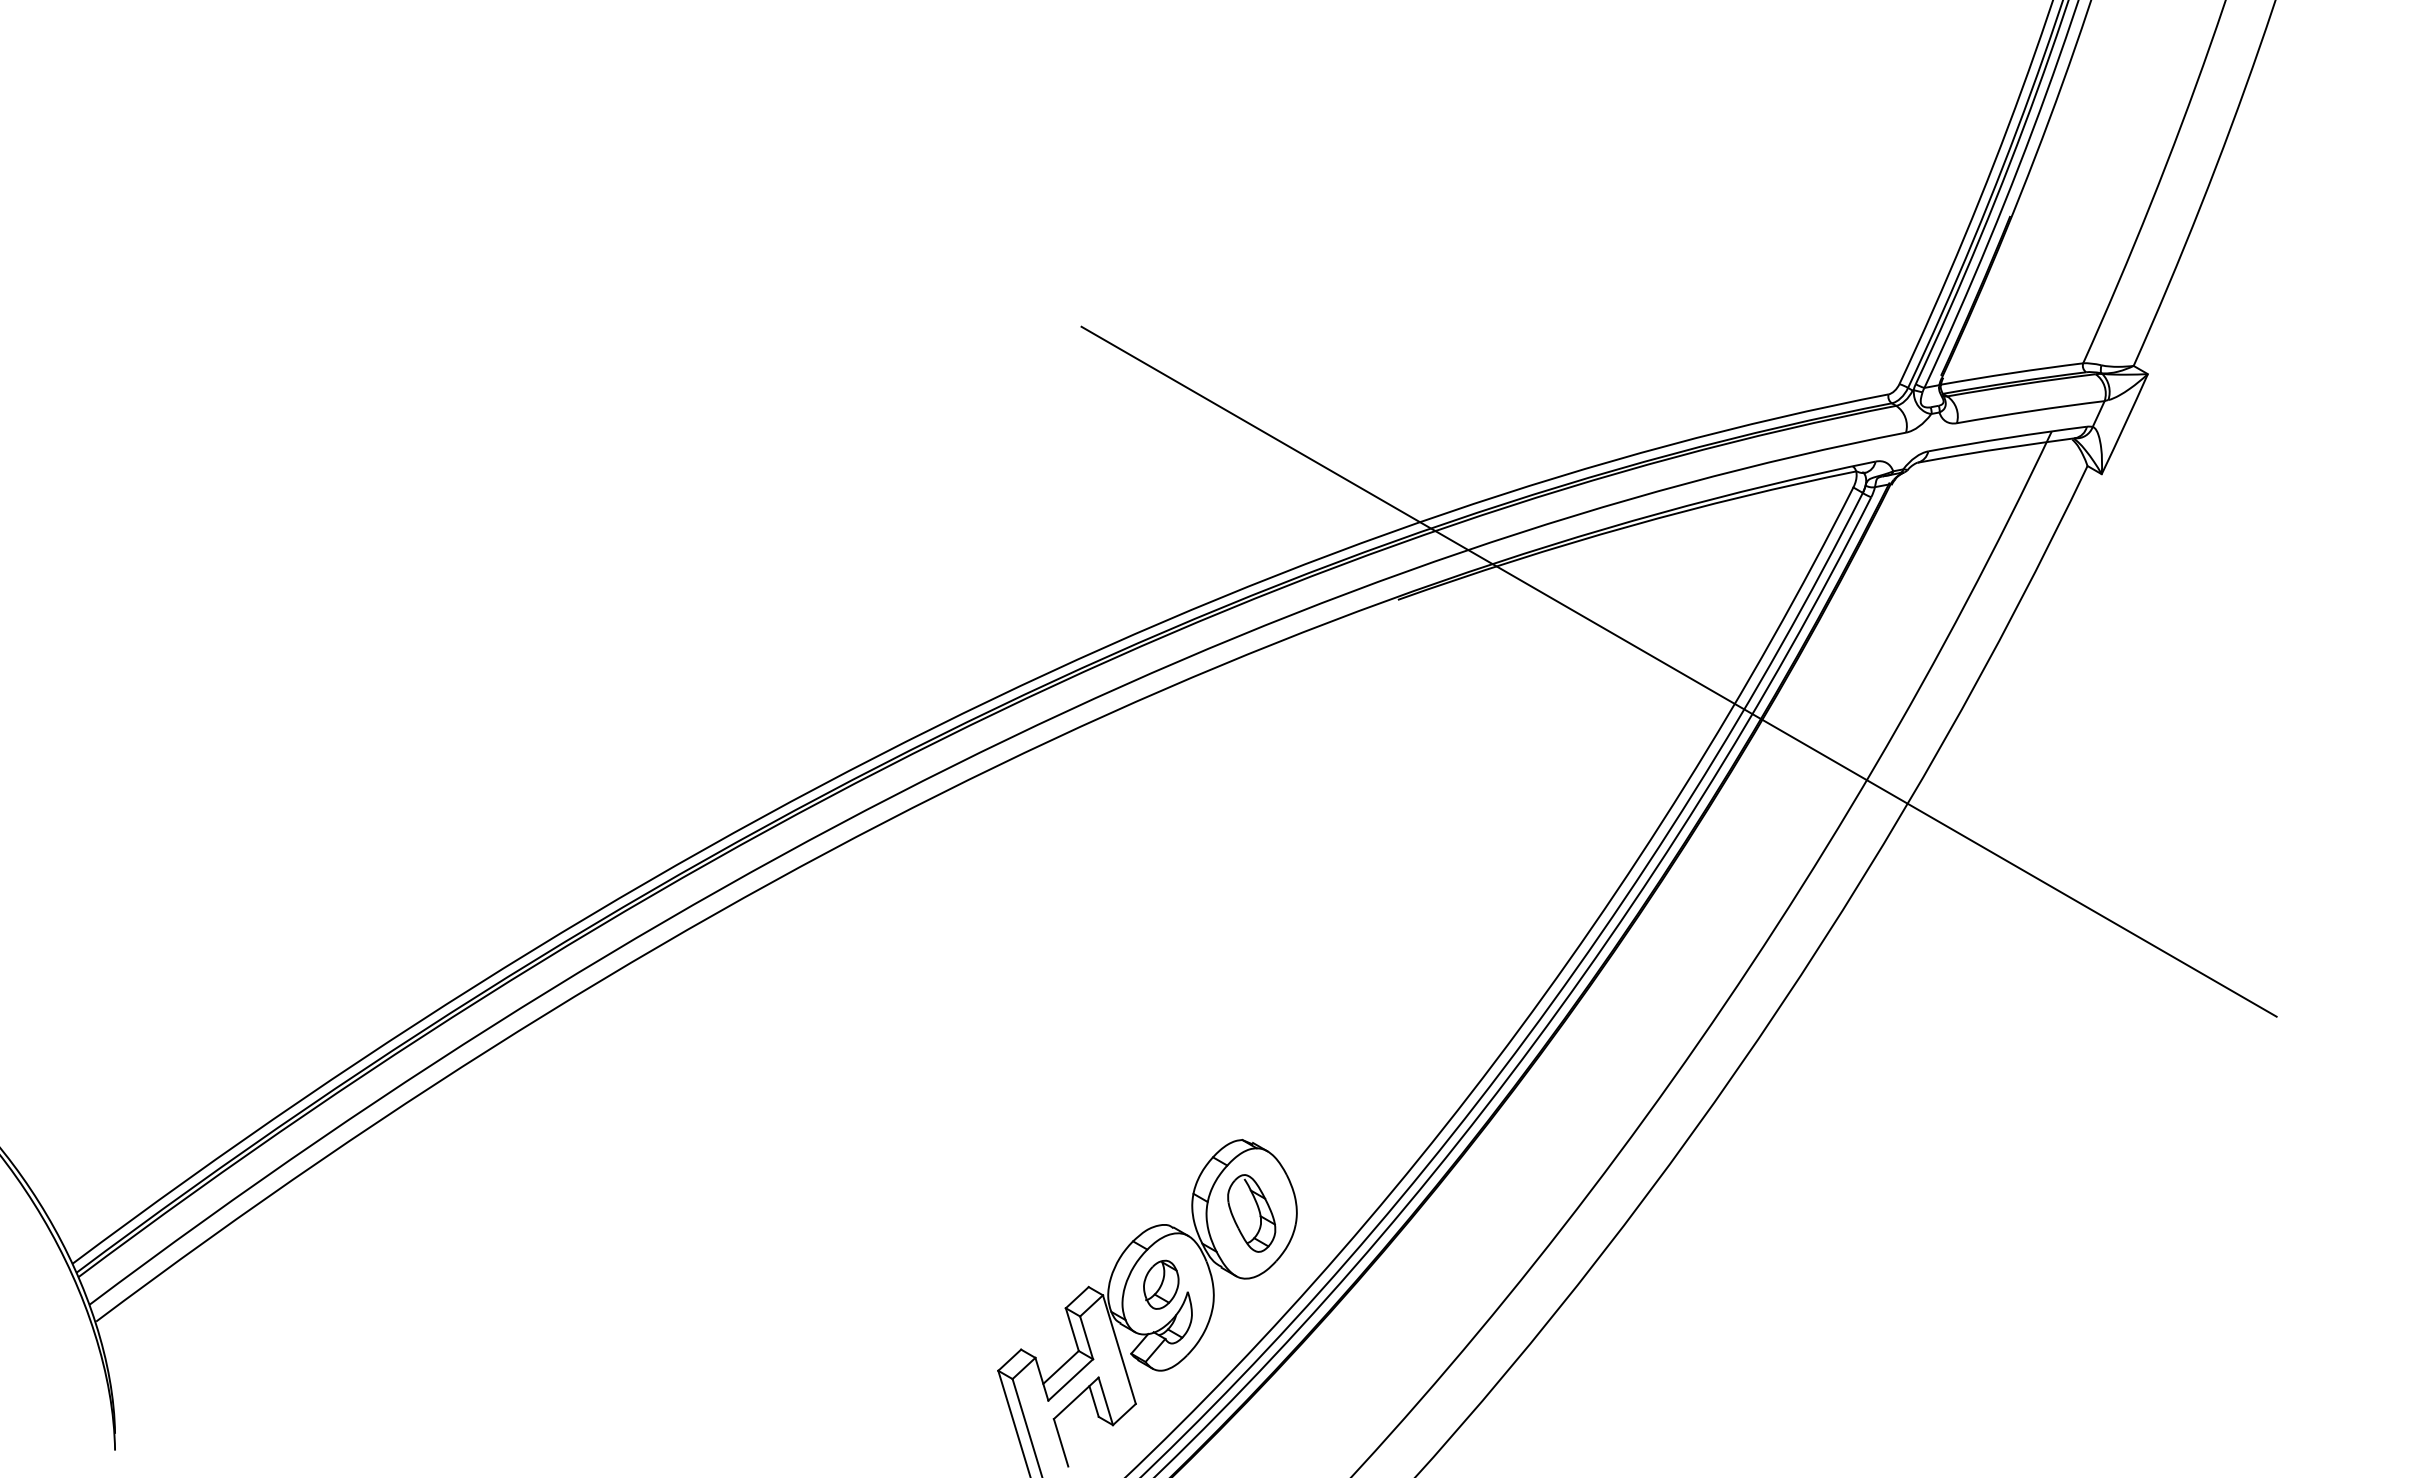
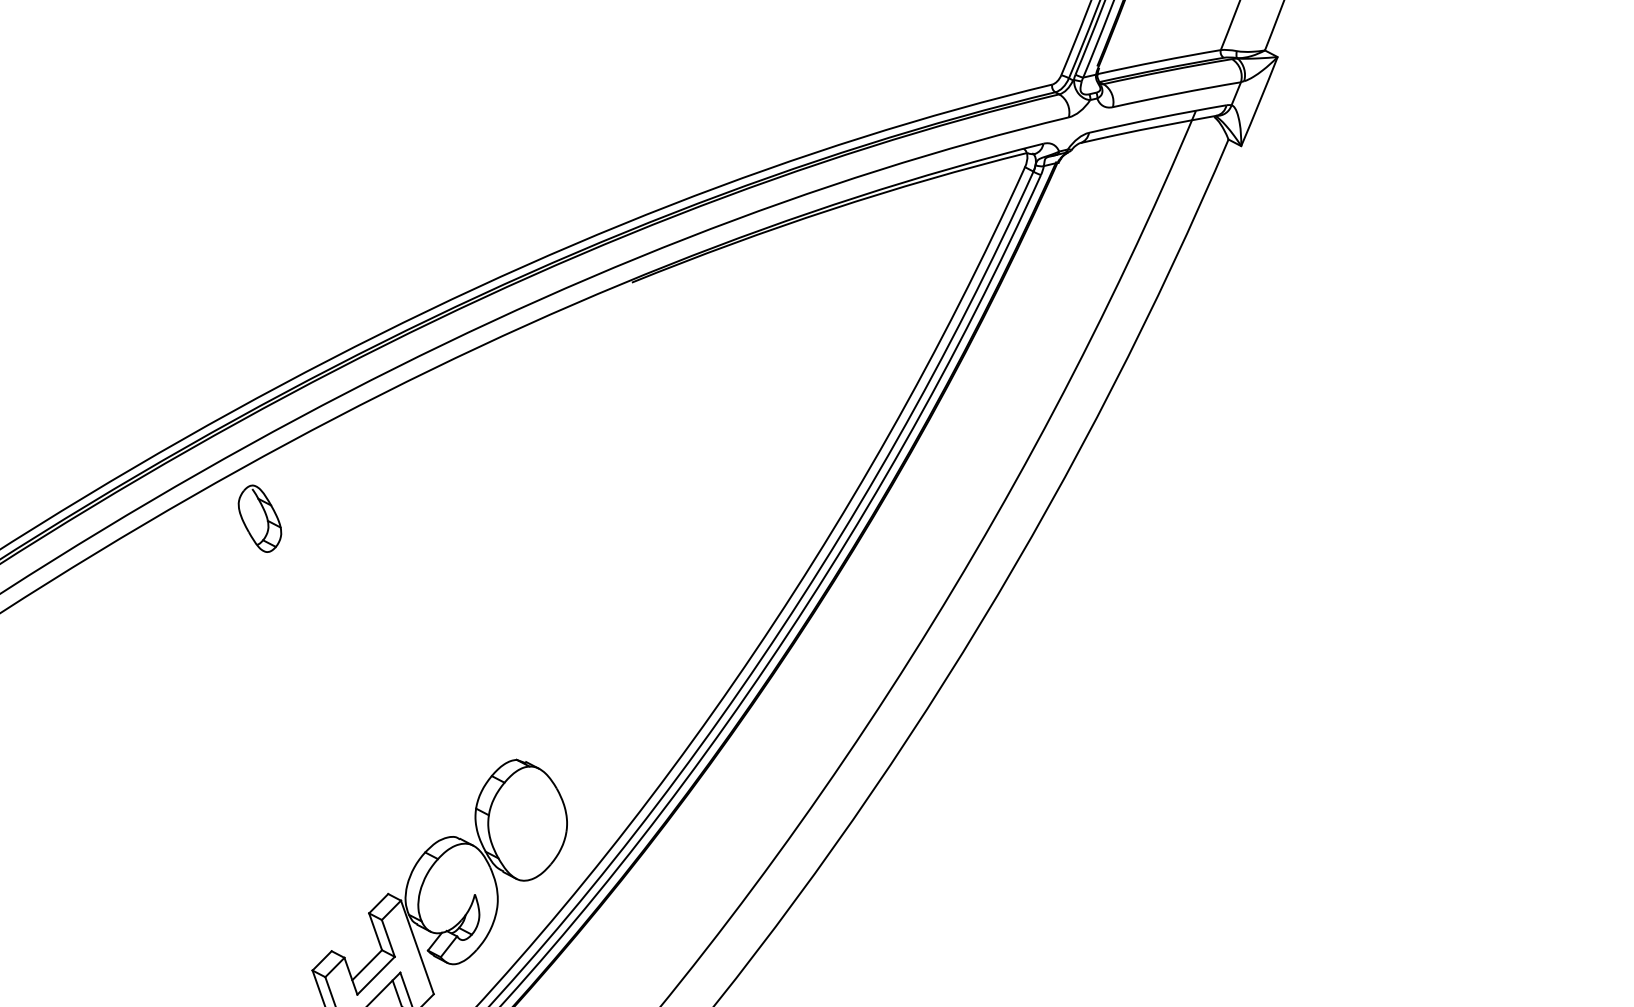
line: (1678, 671) -> (879, 334), removed
part: (1251, 1213) -> (259, 518), moved
part: (1161, 1284) -> (451, 889), removed

